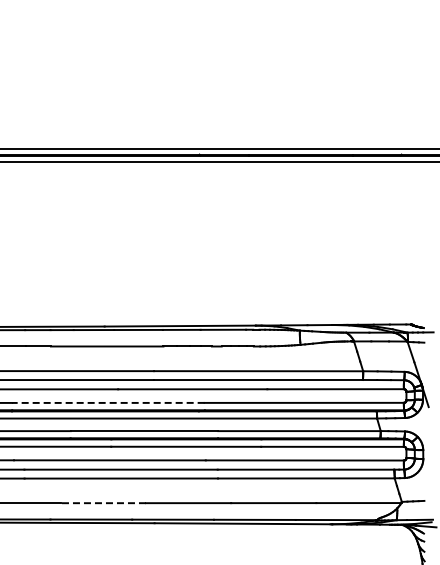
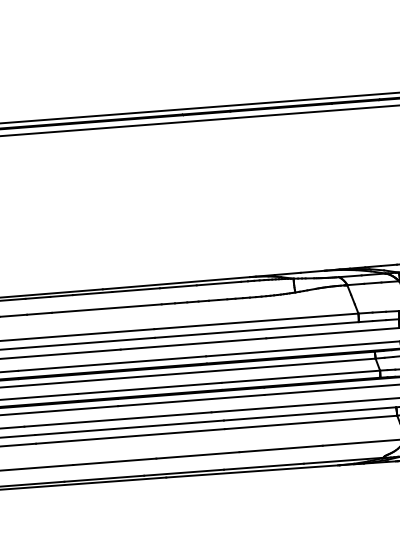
line: (107, 402) -> (111, 363), dashed -> solid
line: (103, 503) -> (114, 462), dashed -> solid

